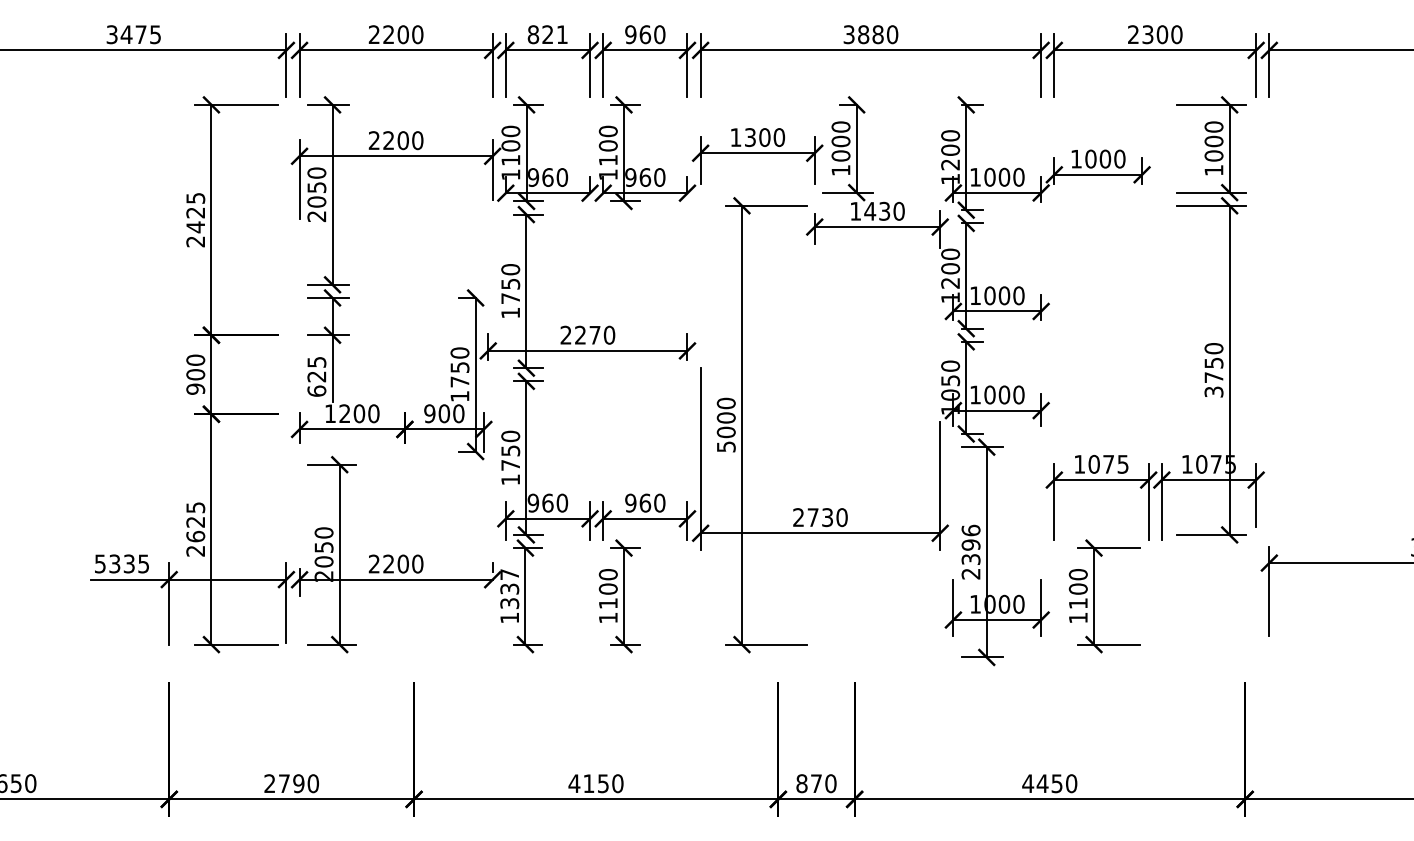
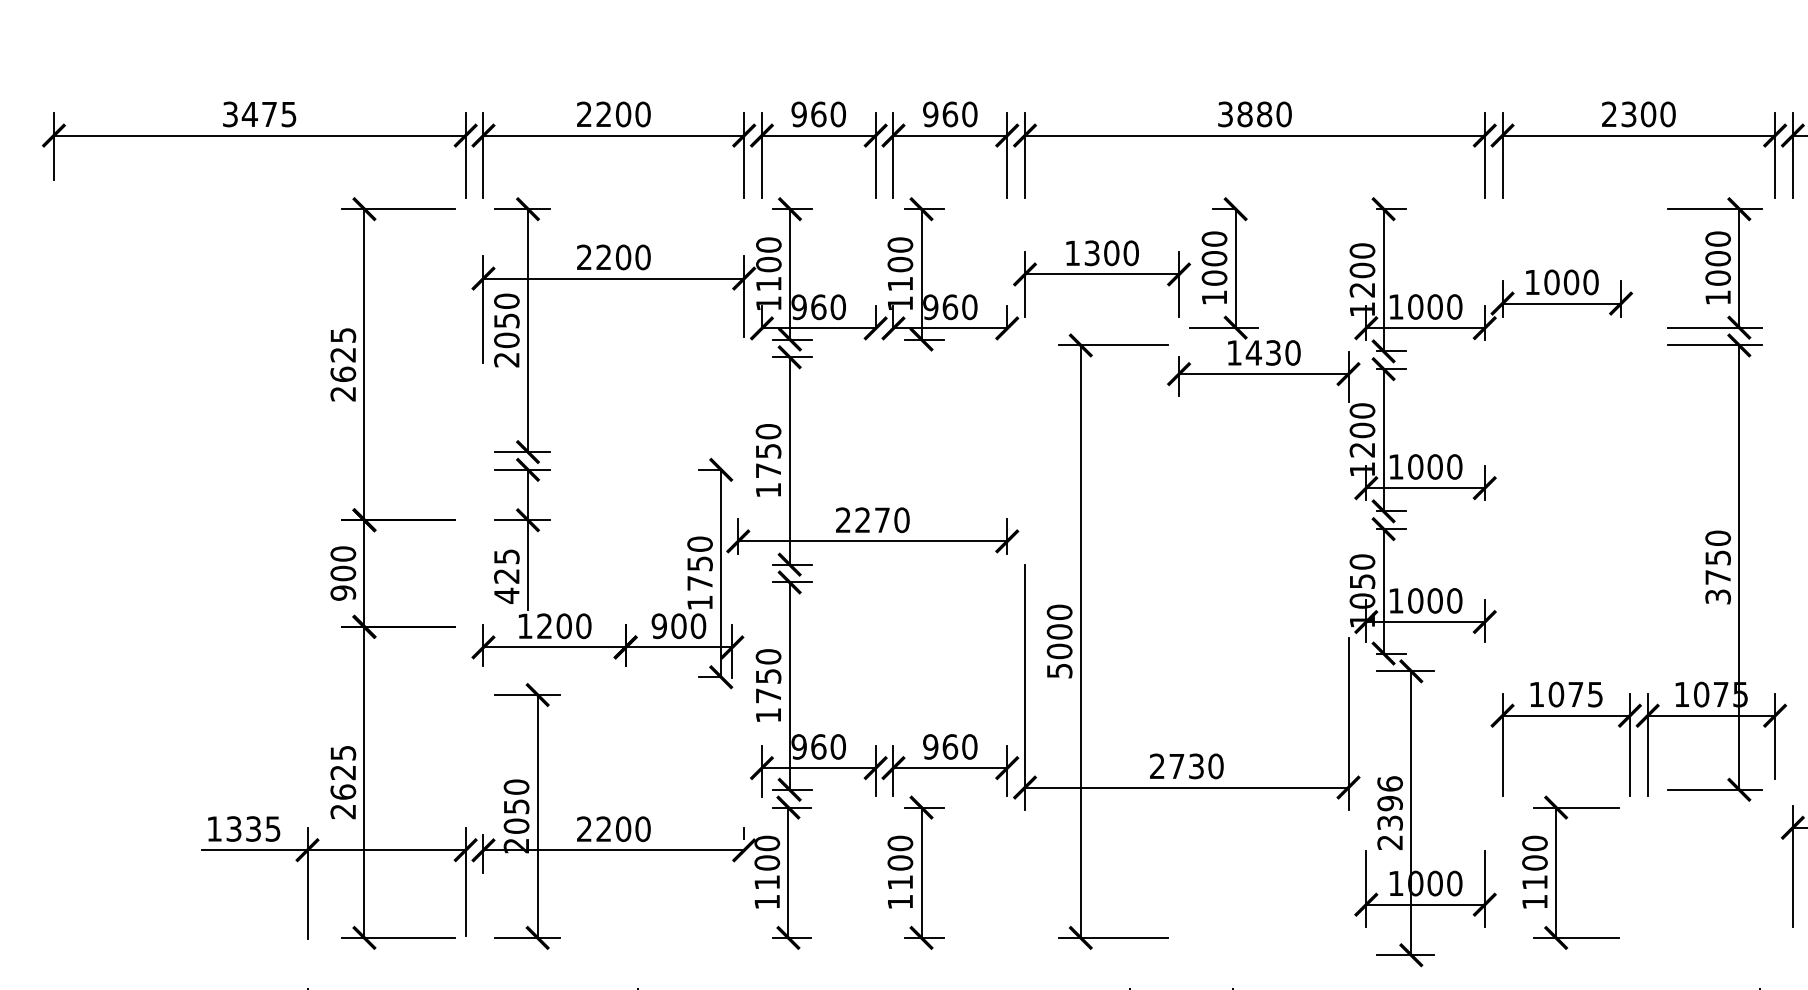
text: (547, 34) -> (818, 114), 821 -> 960
text: (195, 227) -> (342, 374), 2425 -> 2625
text: (316, 391) -> (506, 596), 625 -> 425
text: (100, 563) -> (214, 828), 5335 -> 1335
text: (509, 589) -> (766, 863), 1337 -> 1100

